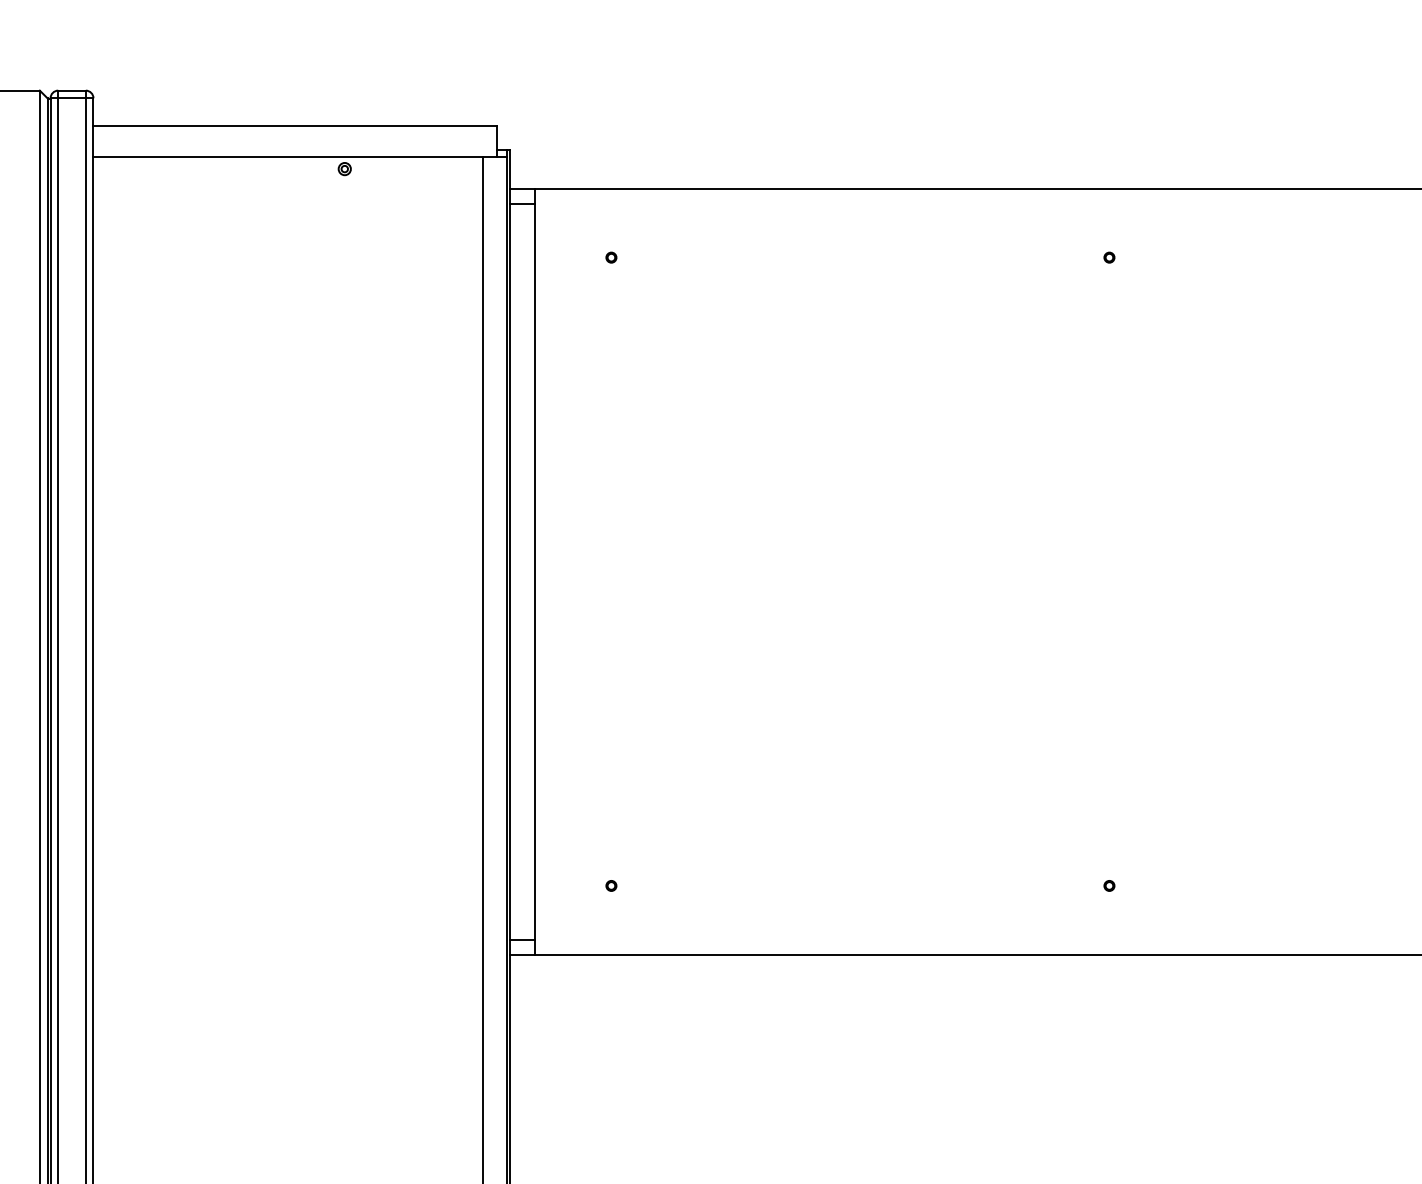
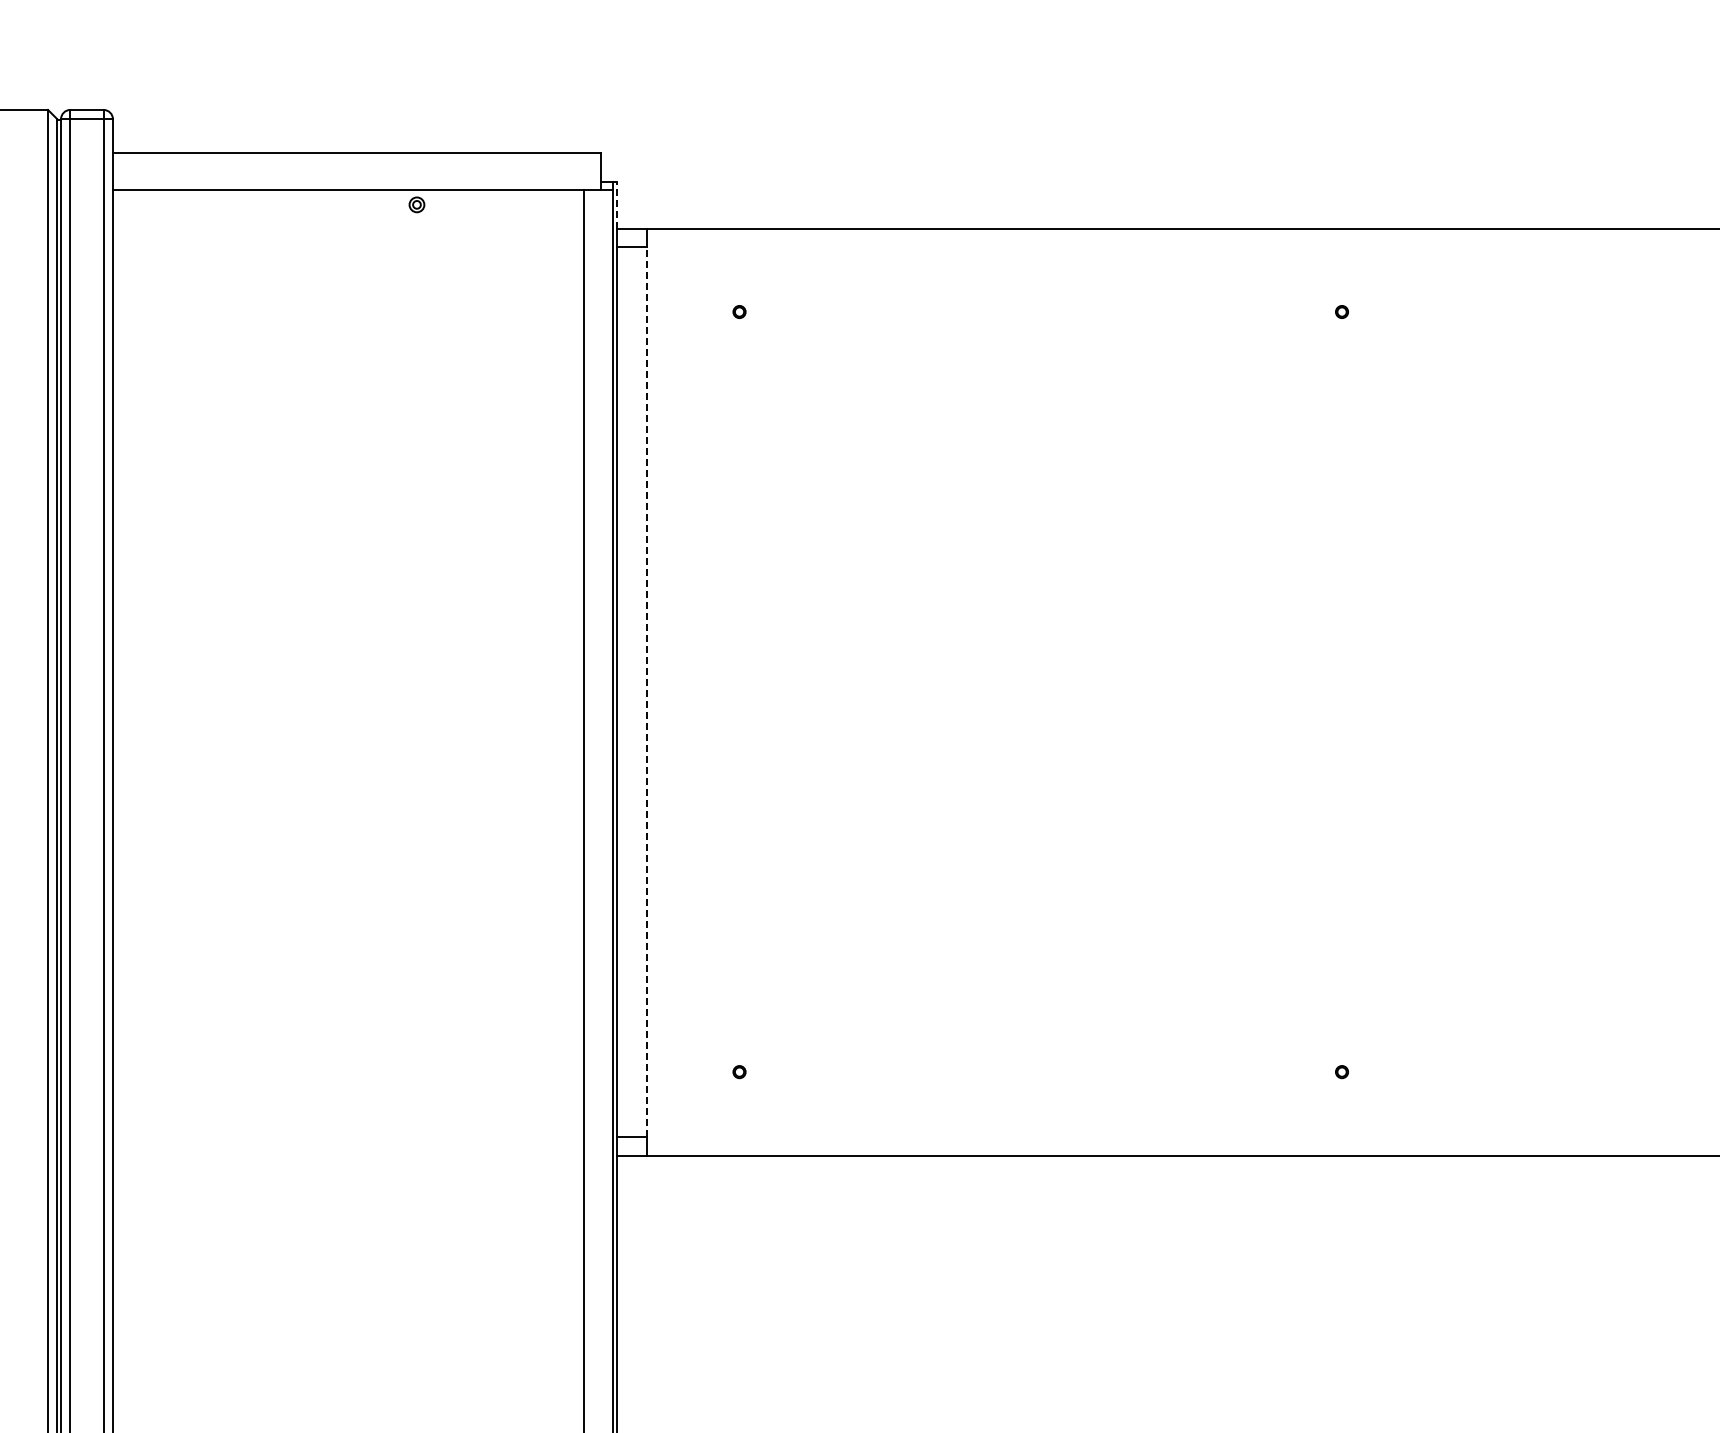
line: (510, 168) -> (617, 204), solid -> dashed
line: (534, 572) -> (646, 692), solid -> dashed

